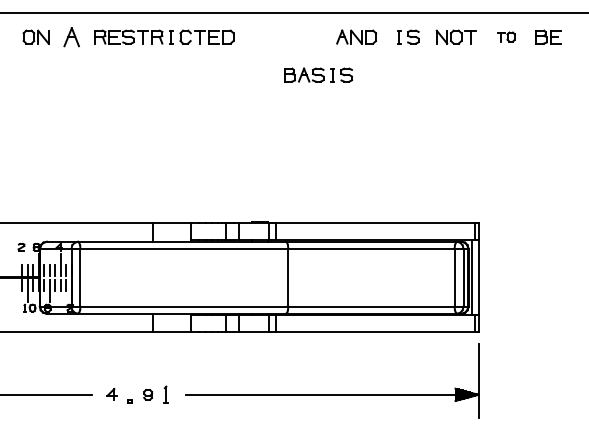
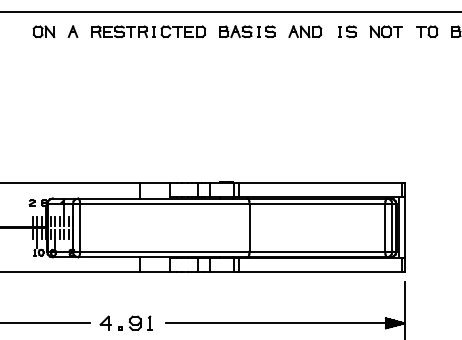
part: (71, 36) -> (72, 31), size x0.71
part: (506, 36) -> (427, 31), size x1.43
part: (318, 74) -> (247, 31), moved
part: (111, 394) -> (105, 323), size x1.43
part: (147, 394) -> (134, 323), size x1.67

